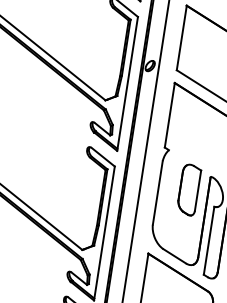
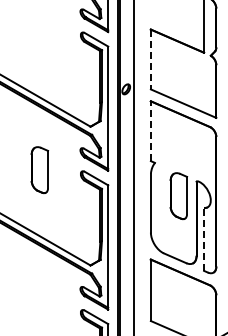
line: (181, 37) -> (150, 59), solid -> dashed
line: (169, 115) -> (150, 131), solid -> dashed
part: (43, 139) -> (39, 170), added
line: (209, 239) -> (204, 238), solid -> dashed

